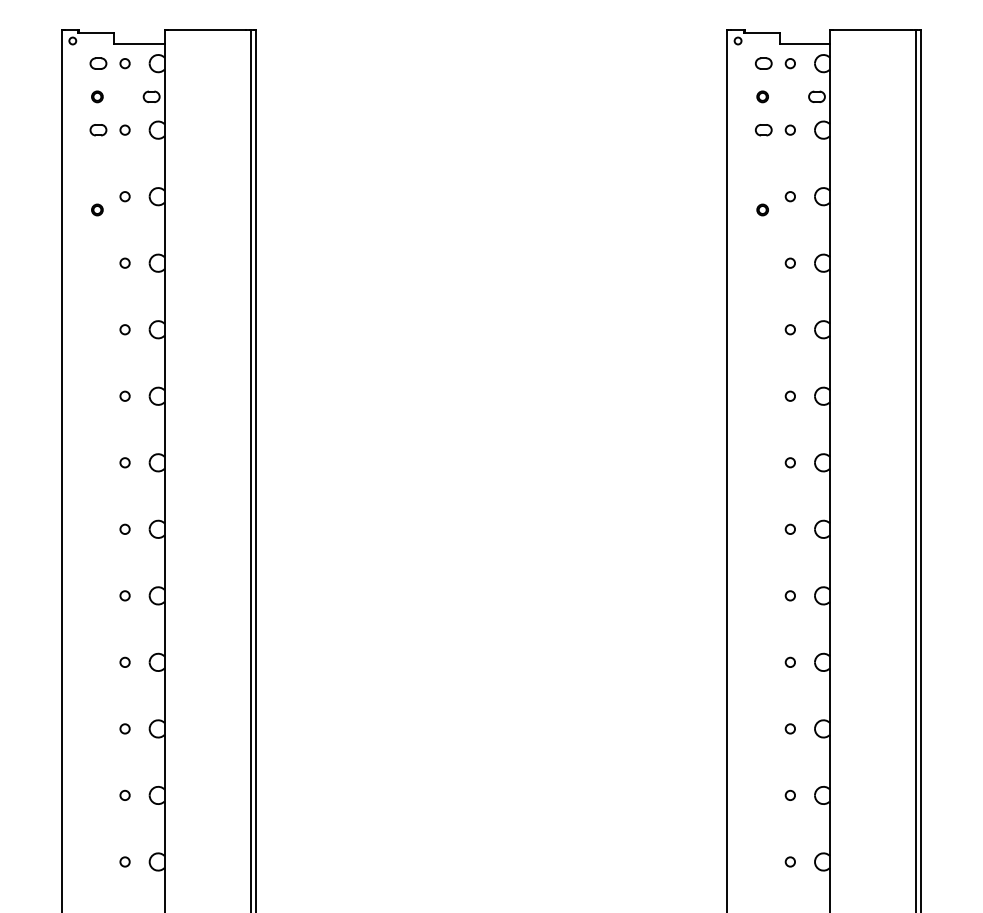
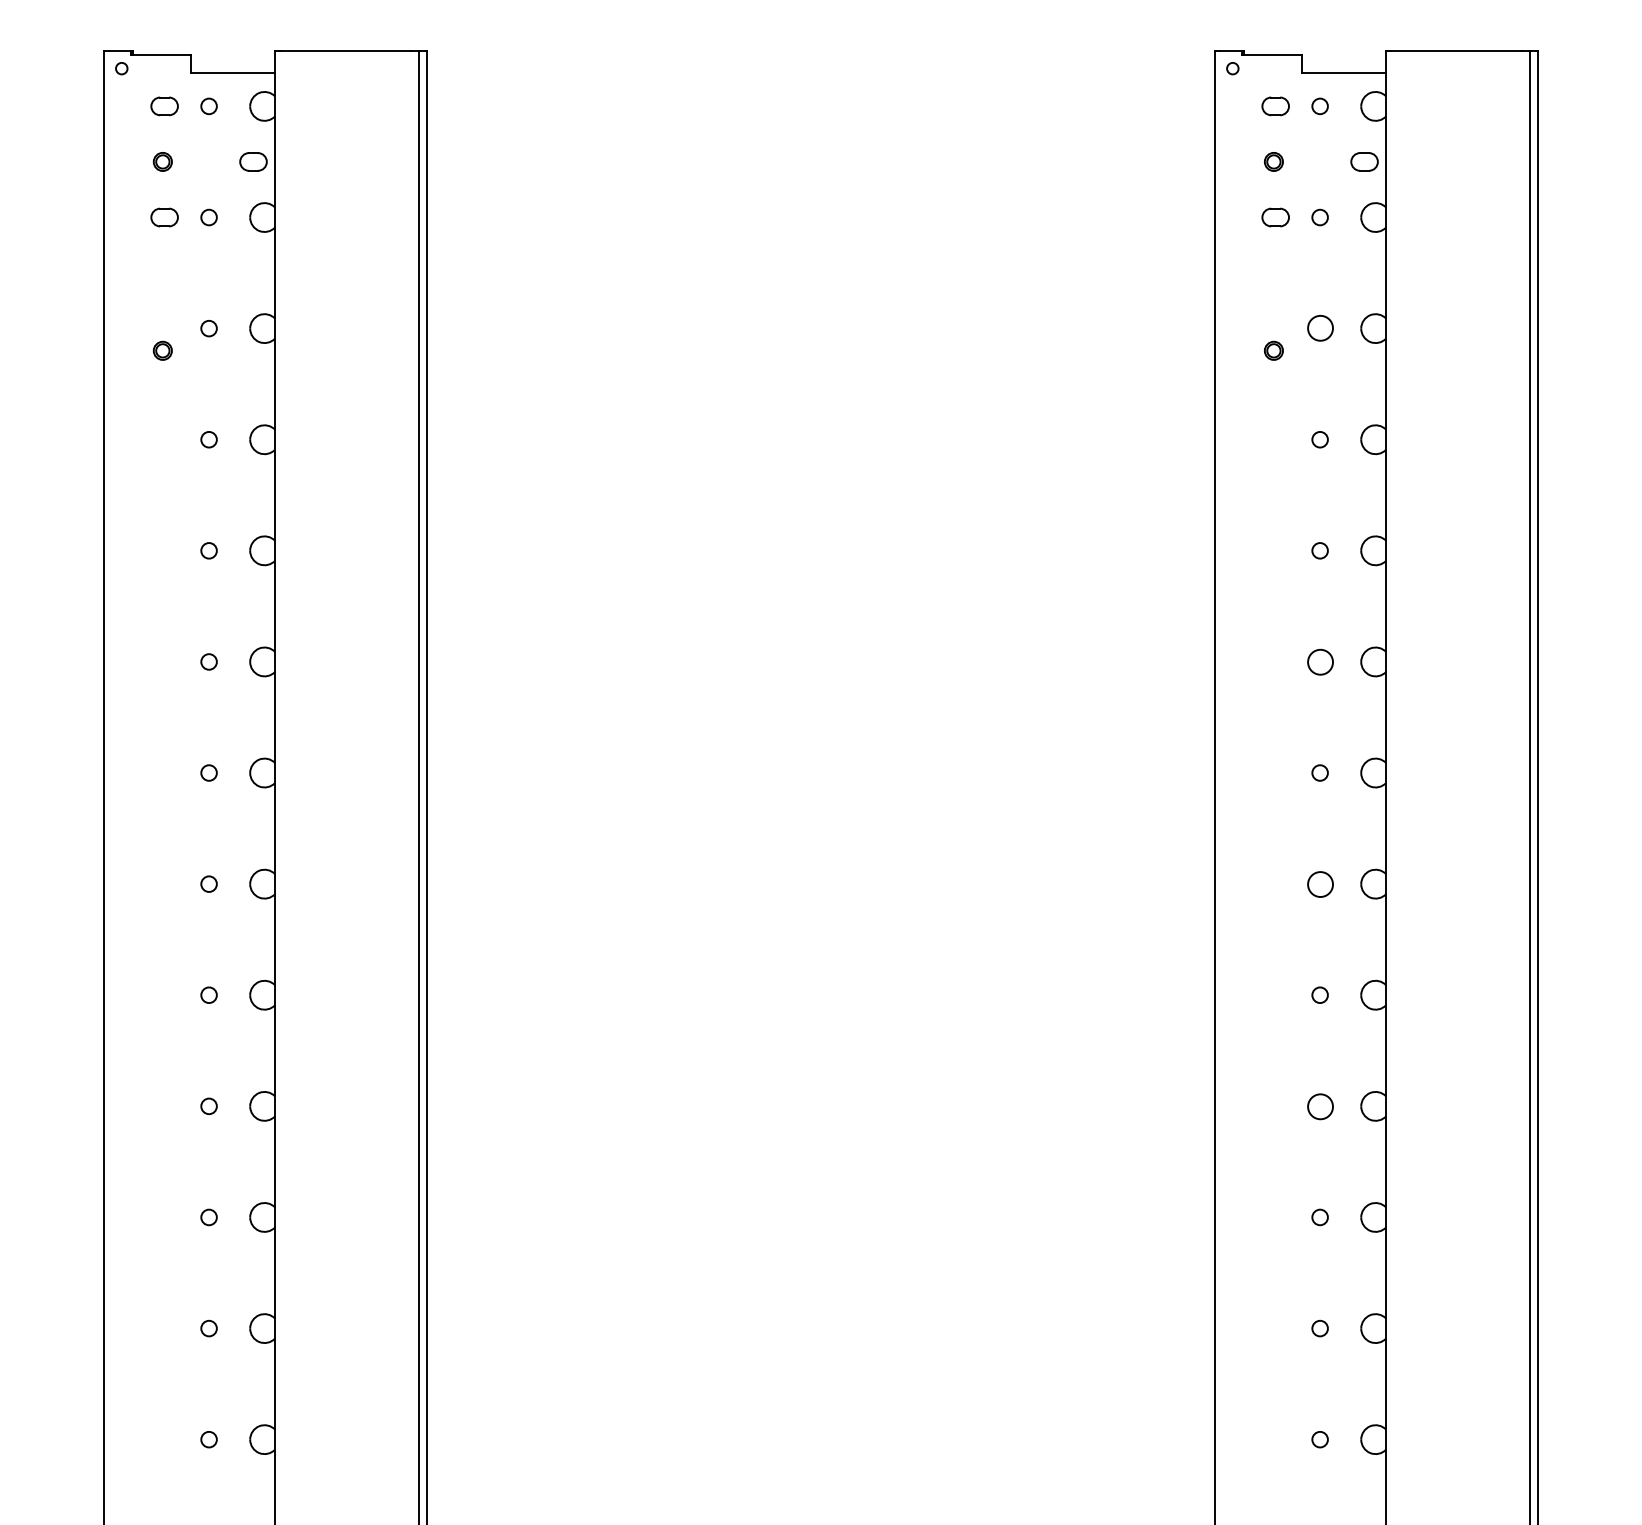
circle: (789, 196) -> (1318, 328), size x1.6
circle: (789, 395) -> (1318, 660), size x1.6
circle: (789, 528) -> (1318, 882), size x1.6
circle: (789, 661) -> (1318, 1104), size x1.6

